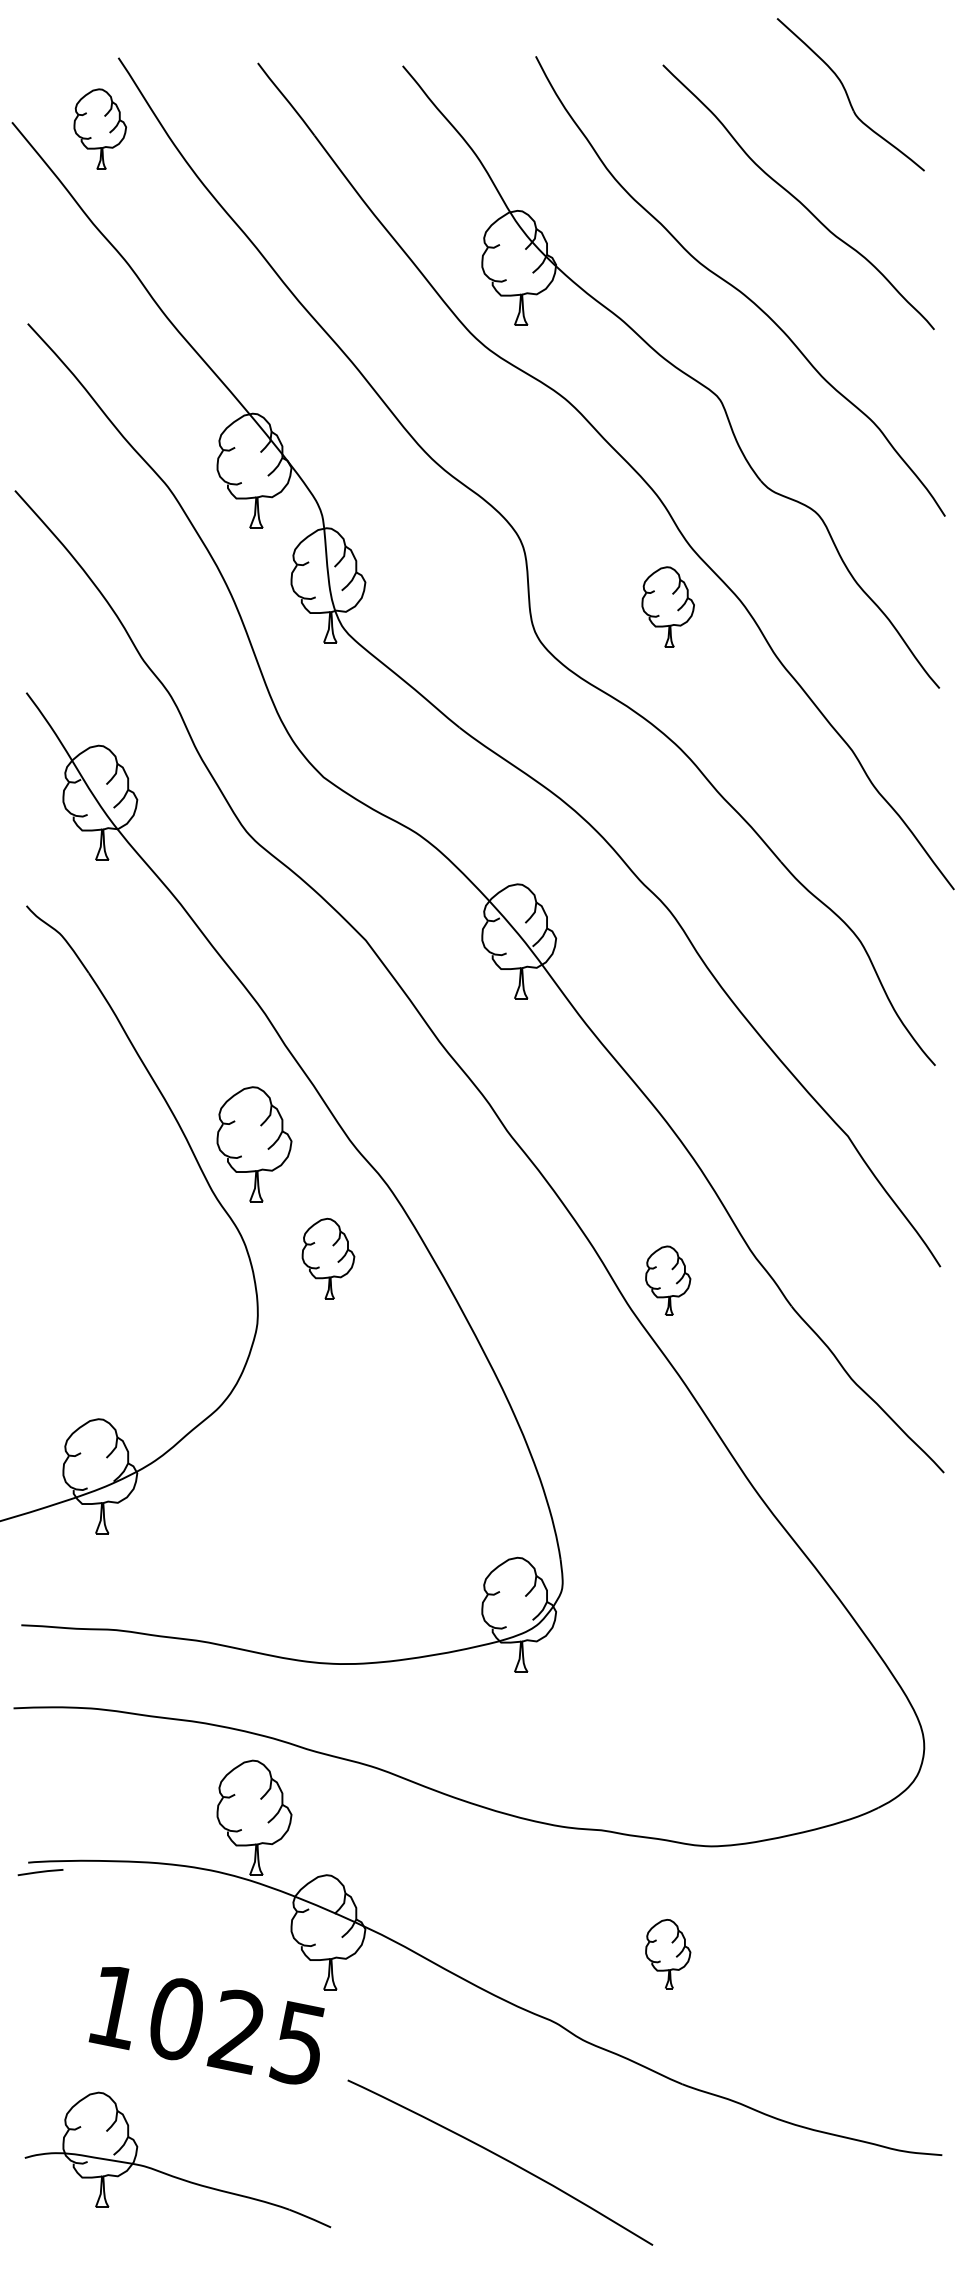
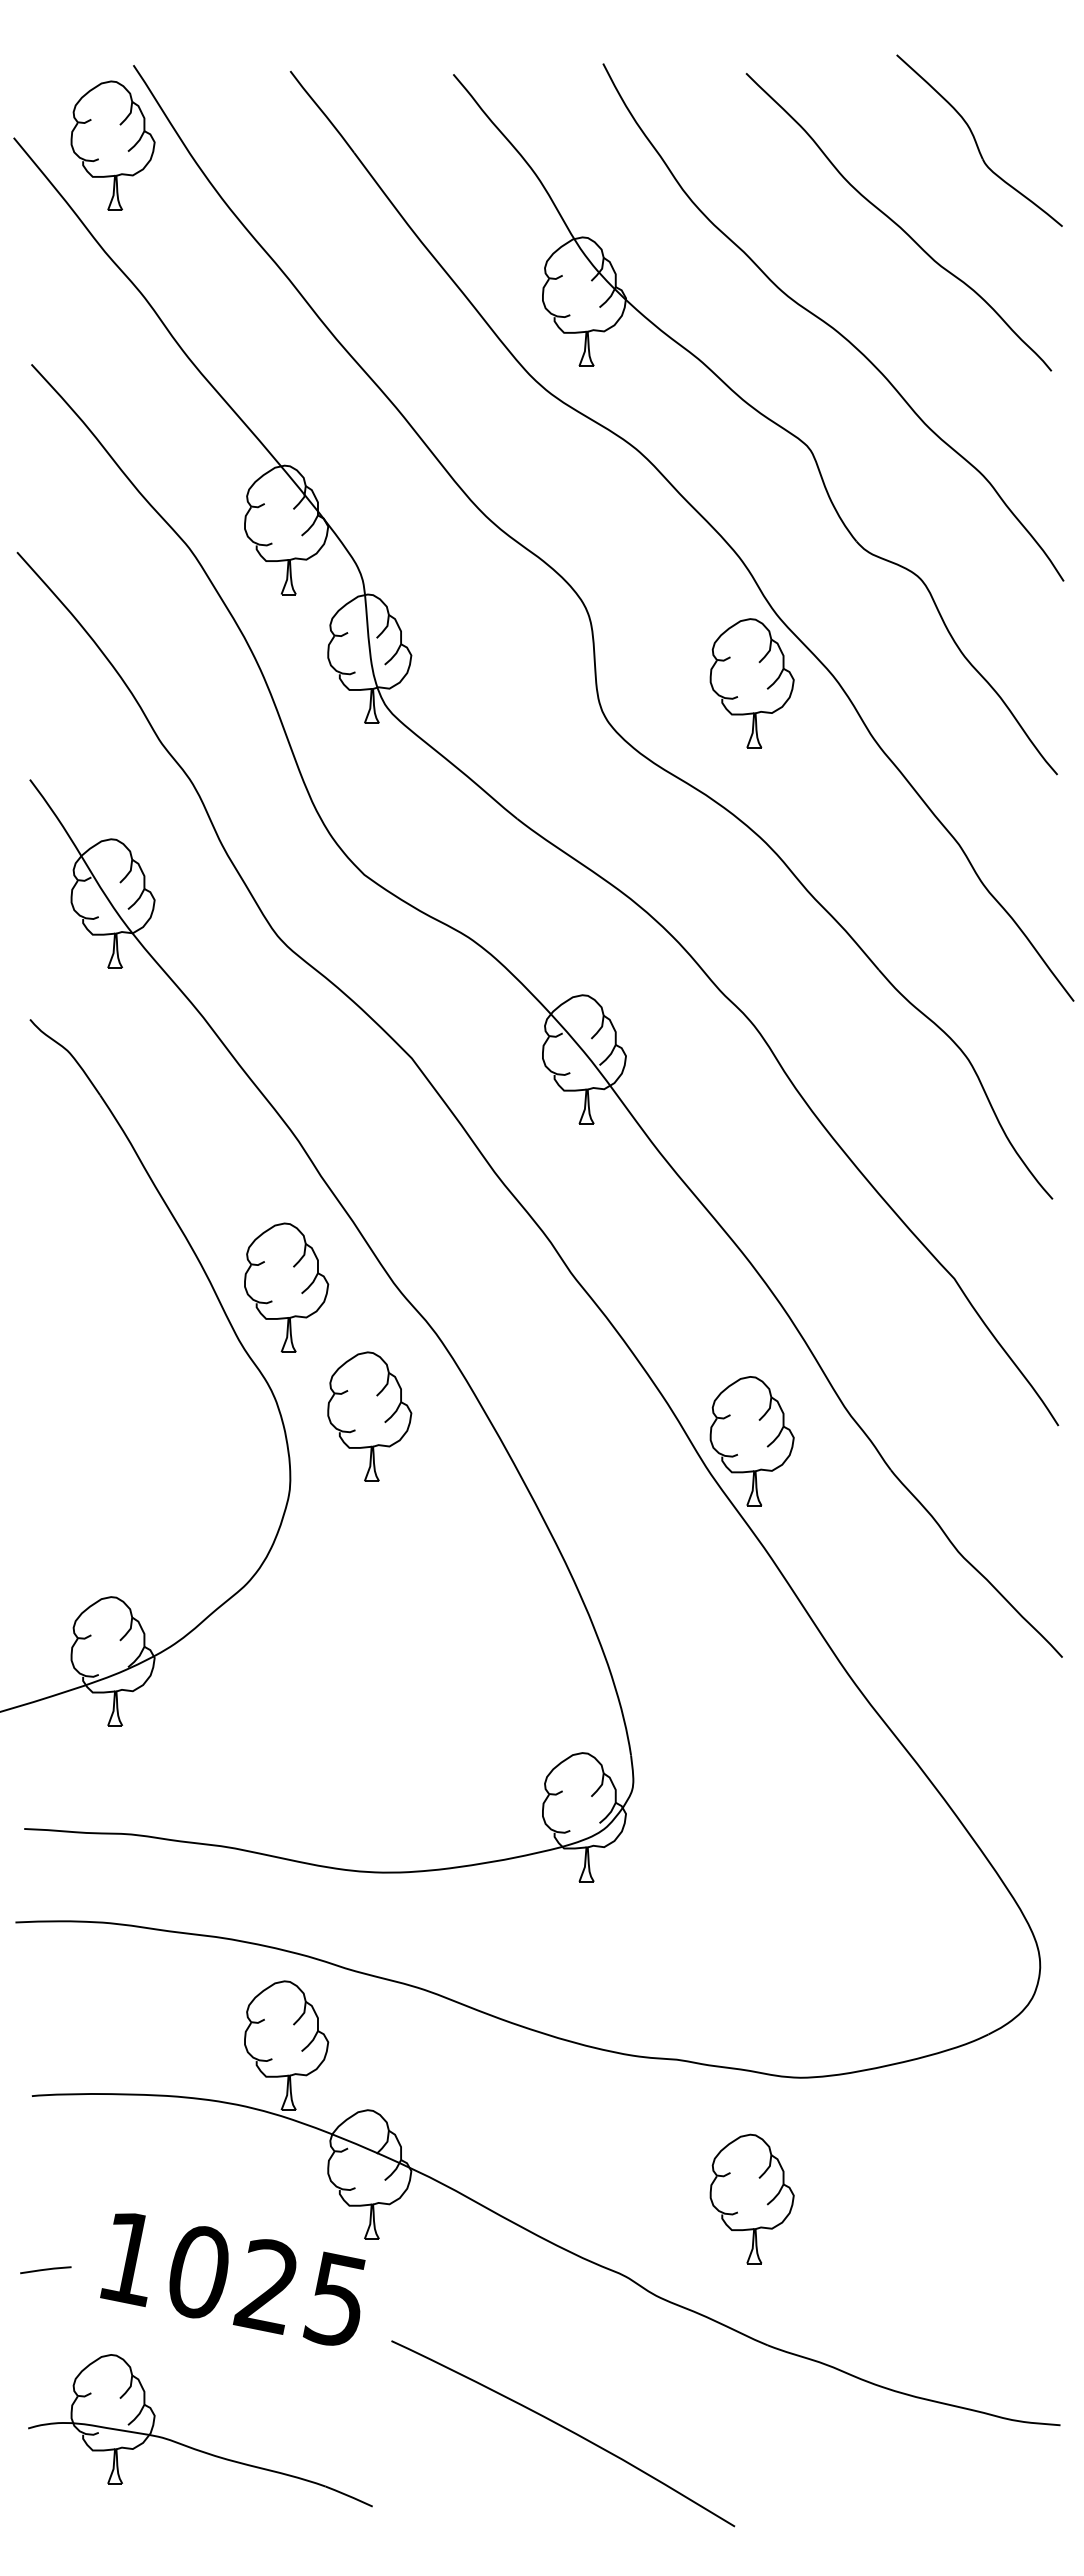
part: (850, 94) -> (979, 140), moved
part: (99, 129) -> (112, 145), size x1.43
part: (667, 607) -> (751, 683), size x1.43
part: (328, 1258) -> (369, 1416), size x1.43
part: (667, 1280) -> (751, 1441), size x1.67
line: (40, 1872) -> (45, 2270), moved
part: (667, 1953) -> (751, 2198), size x1.67

